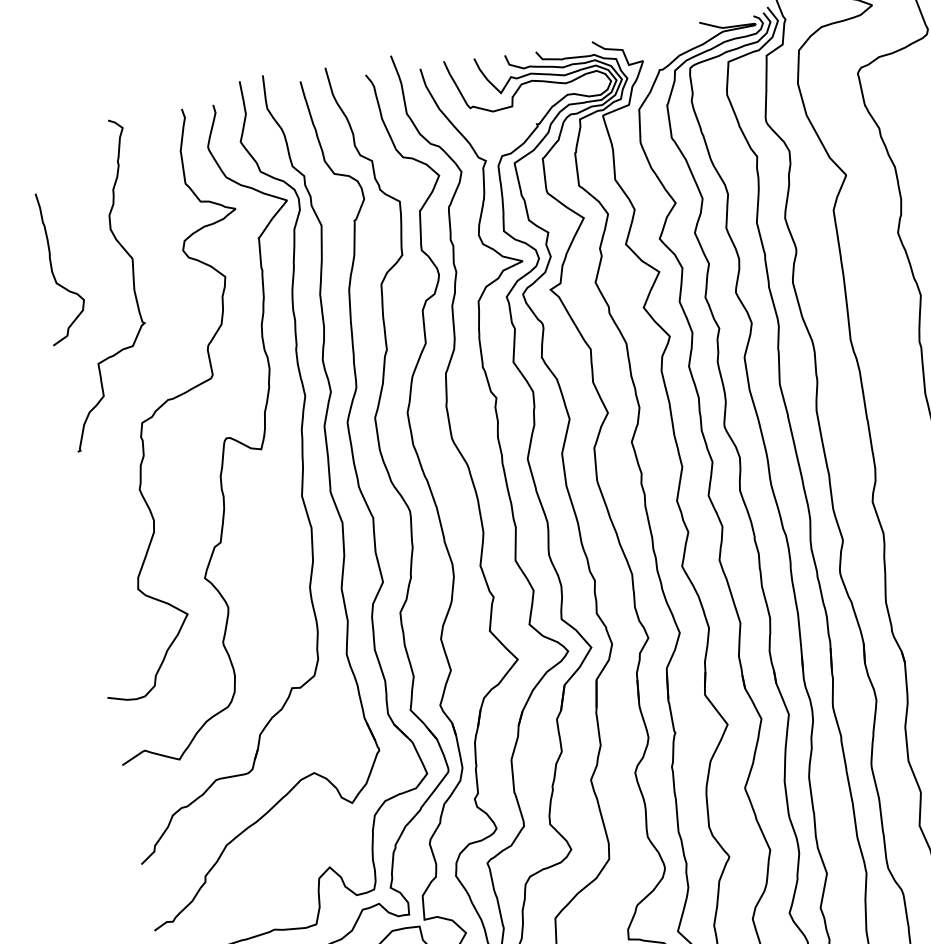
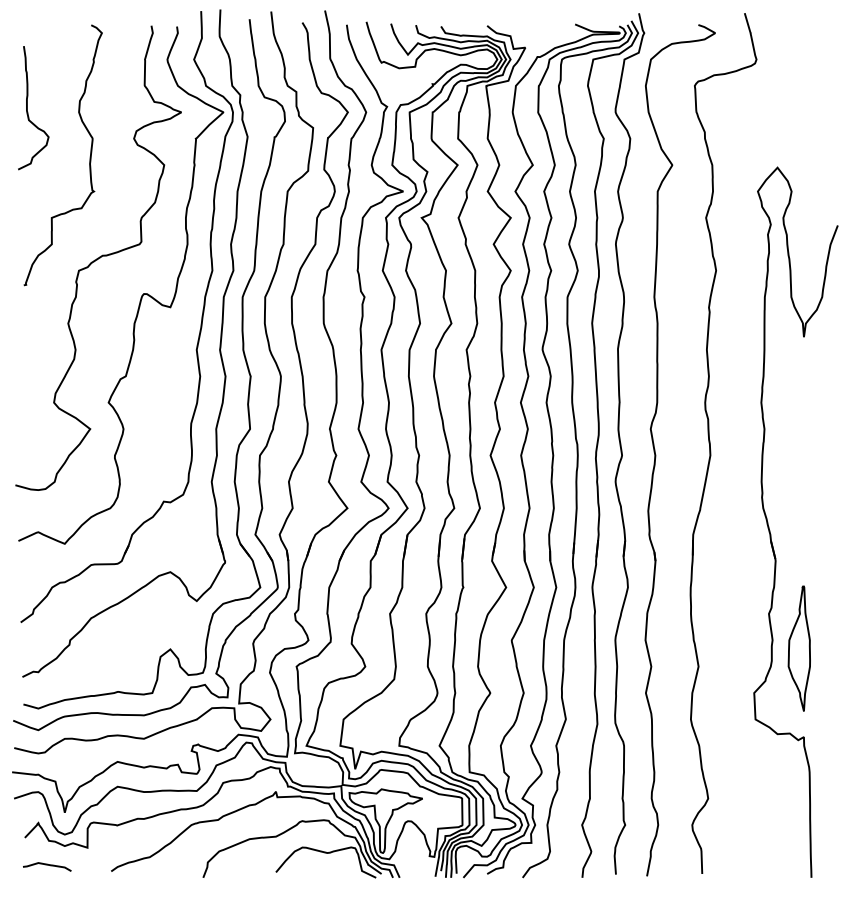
curve: (52, 269) -> (27, 108), moved

